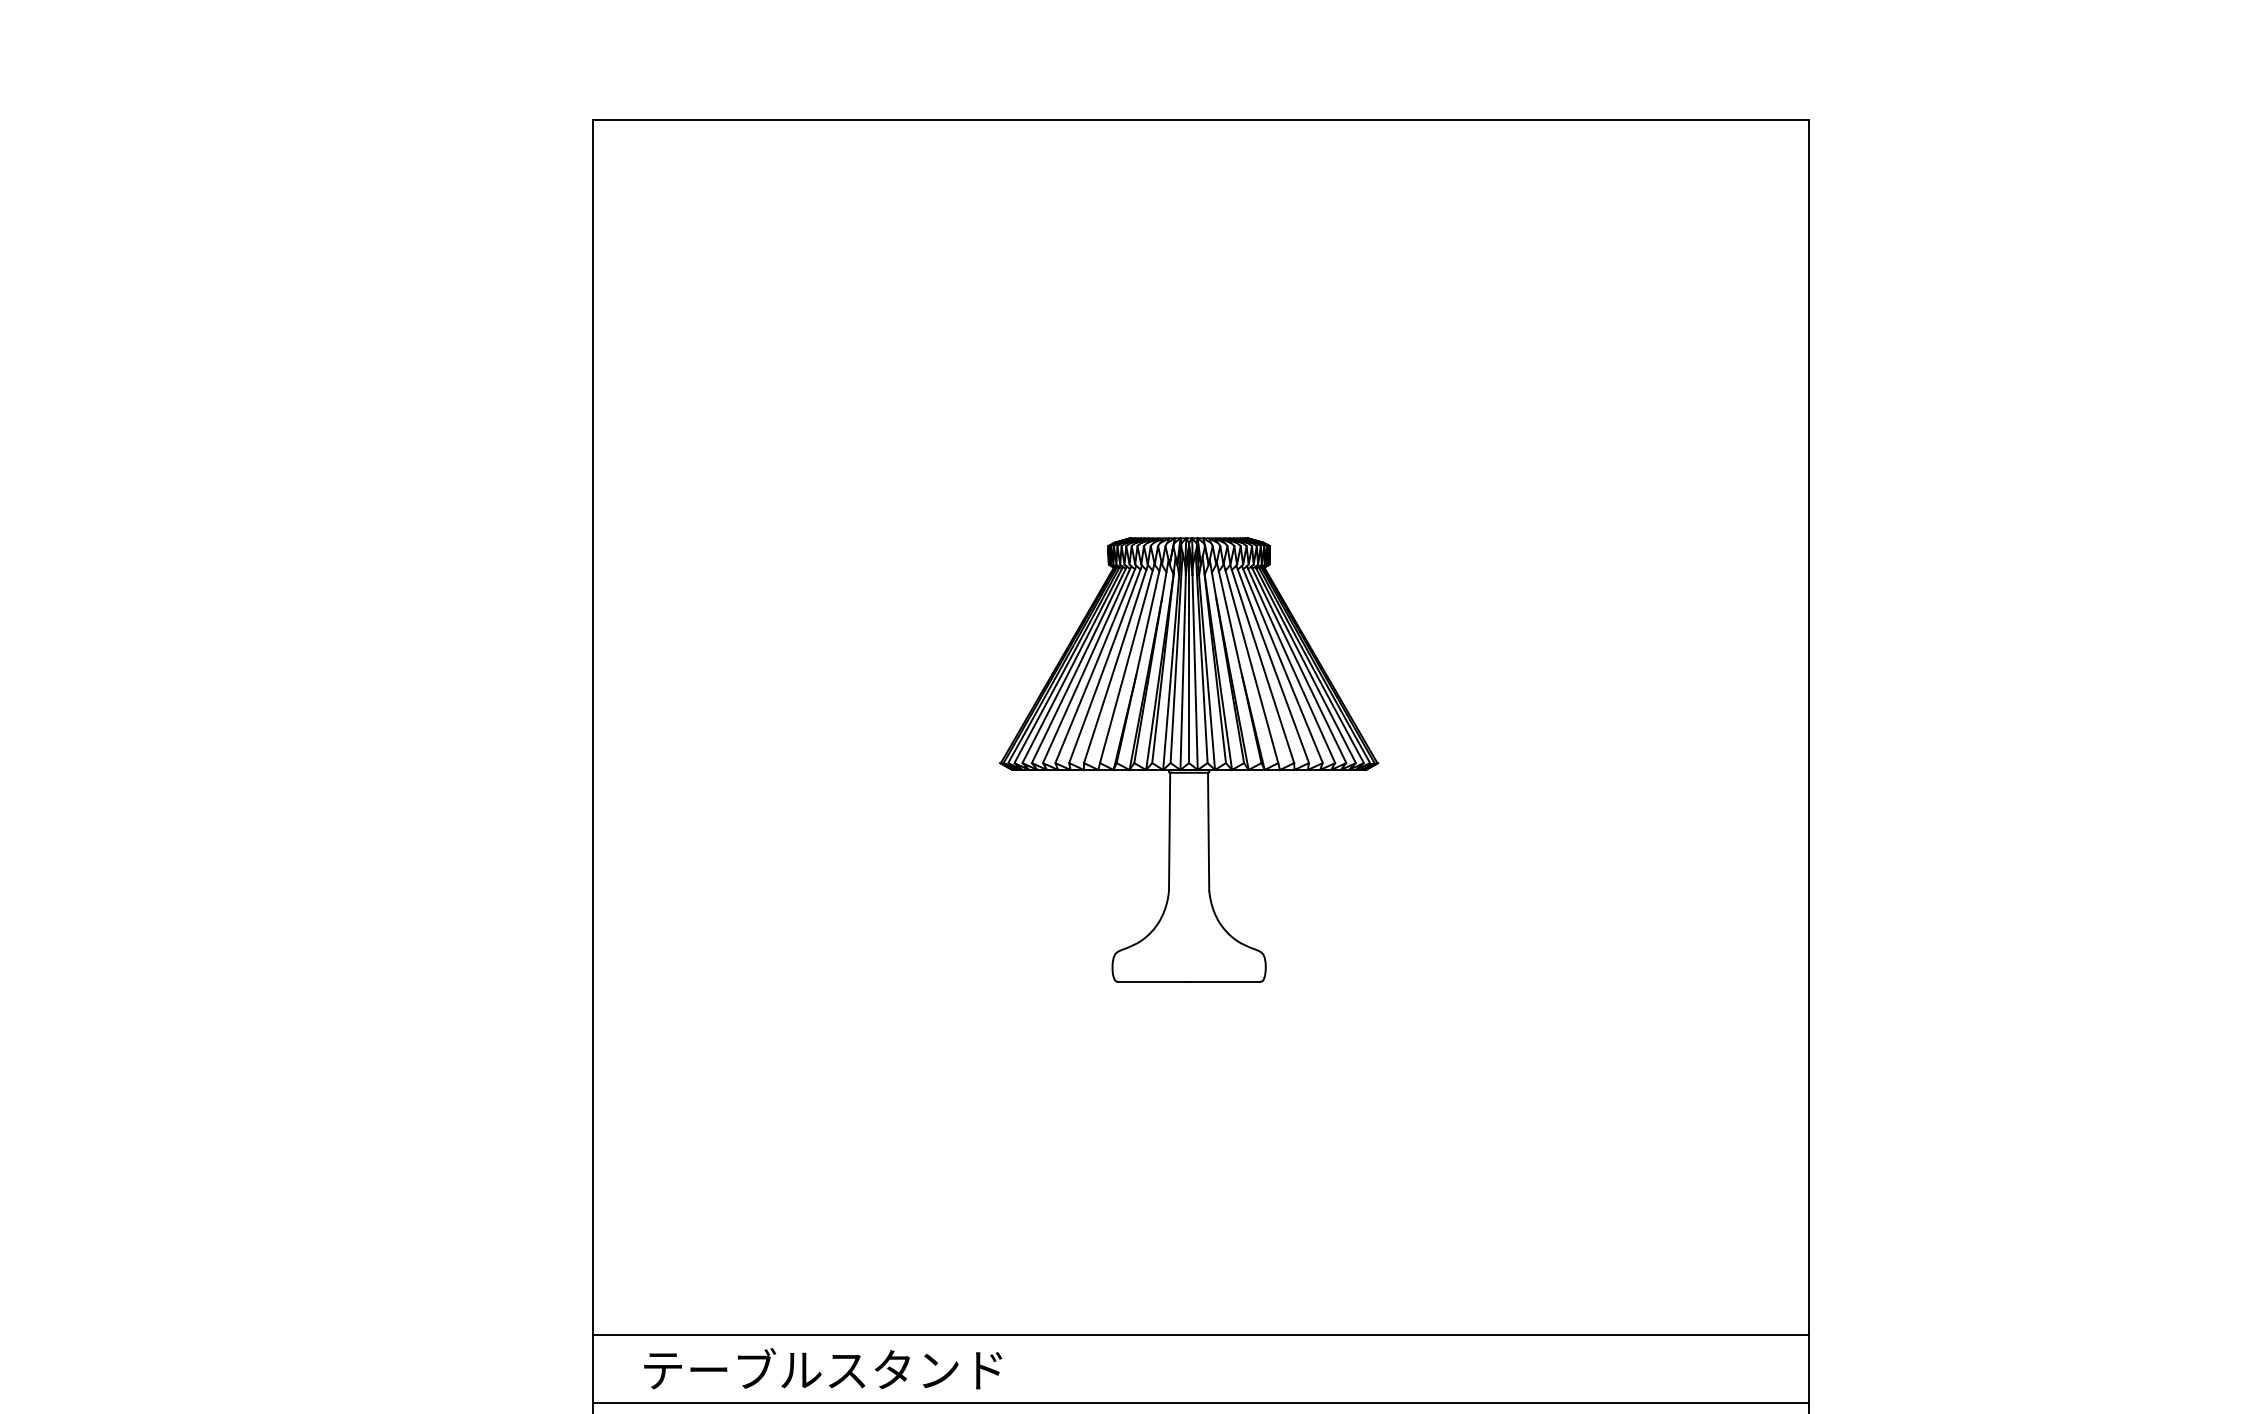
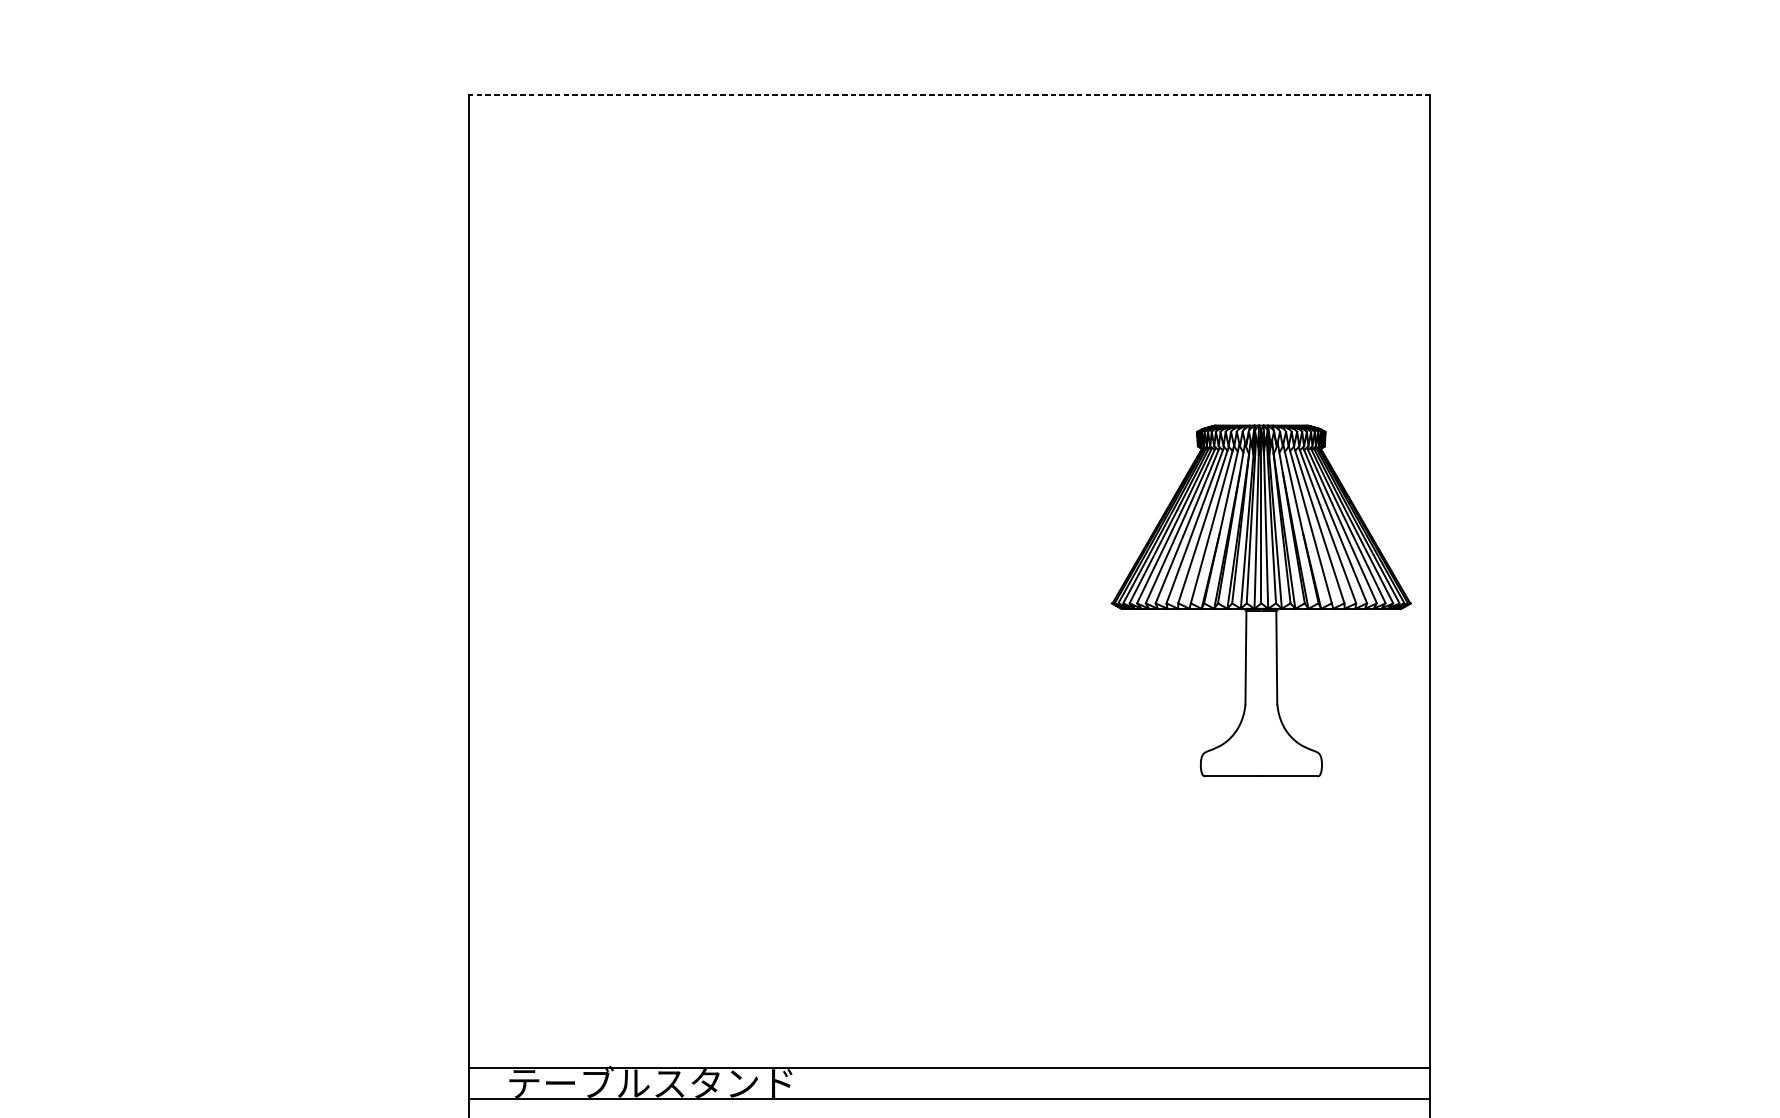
line: (1200, 119) -> (949, 94), solid -> dashed
part: (1189, 759) -> (1261, 600), moved
line: (1200, 1335) -> (949, 1099), moved
line: (1200, 1402) -> (949, 1067), moved

